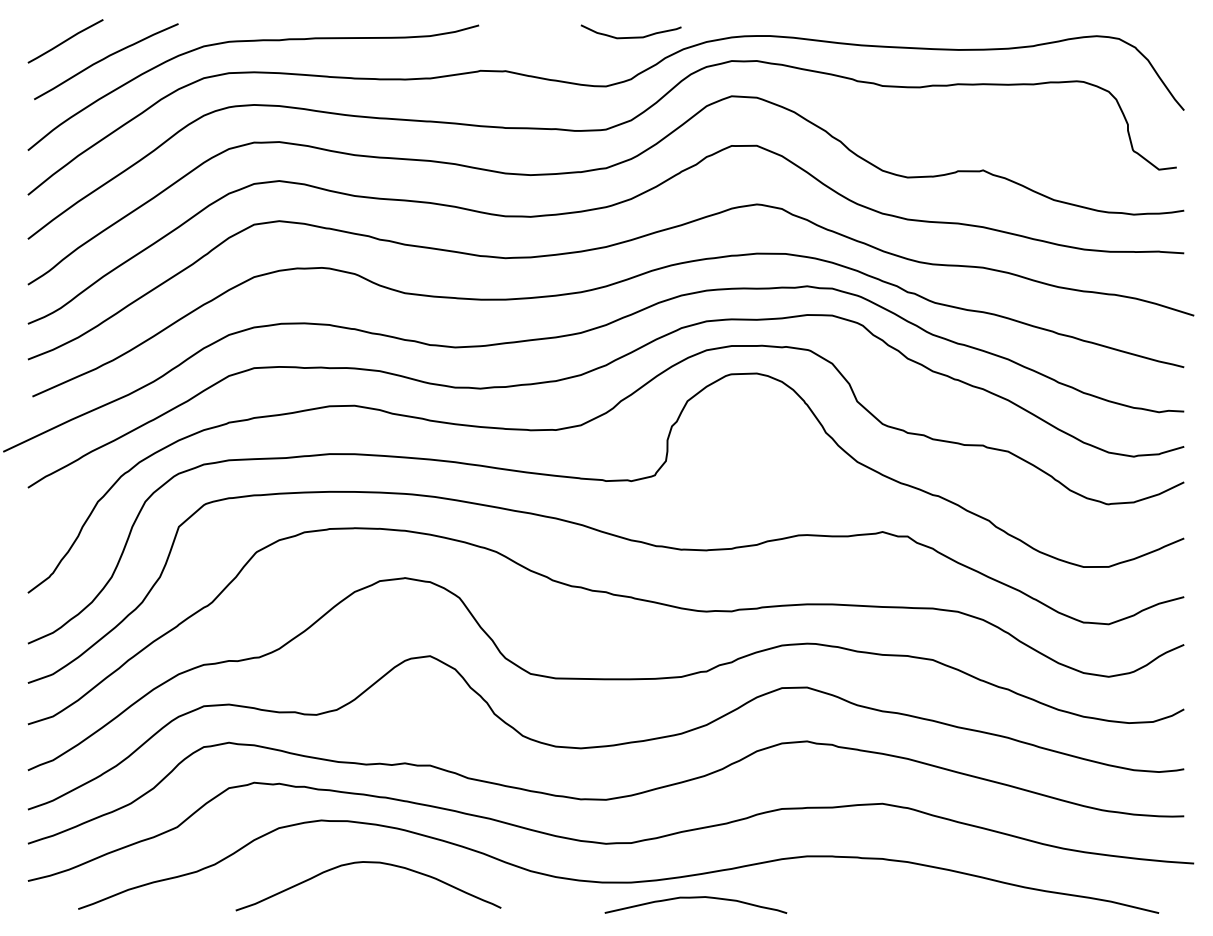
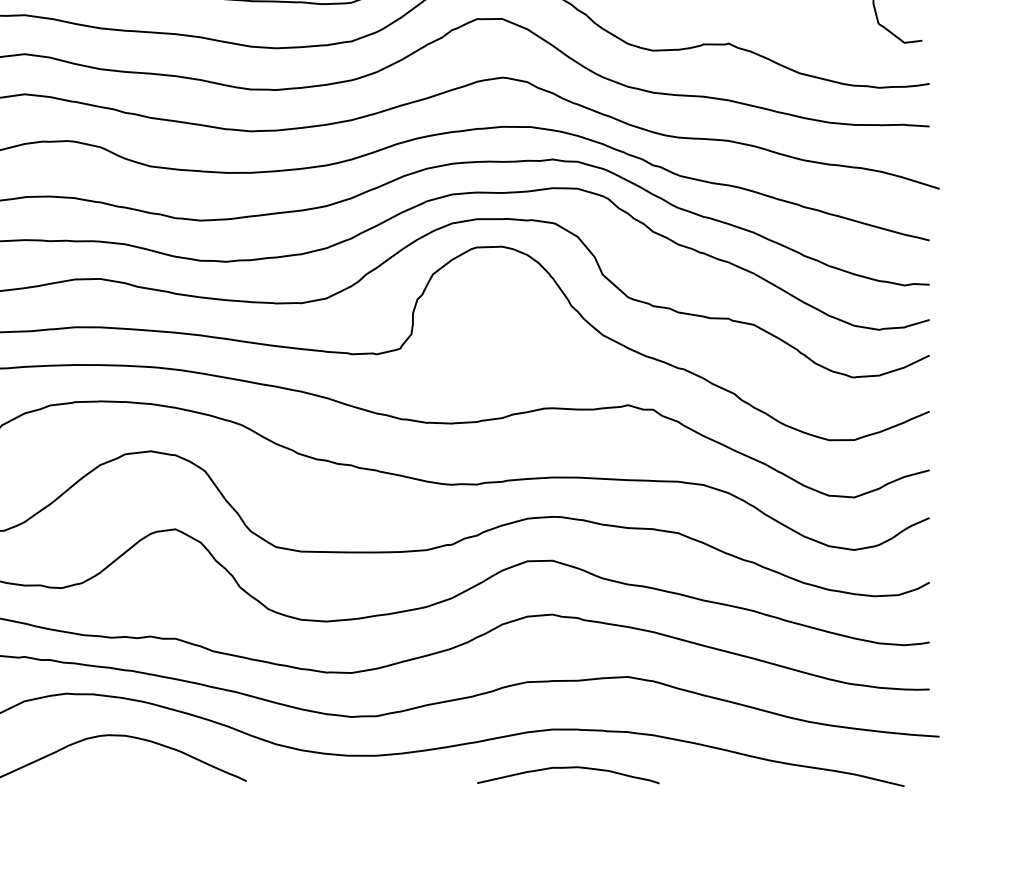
curve: (695, 898) -> (567, 768), moved

